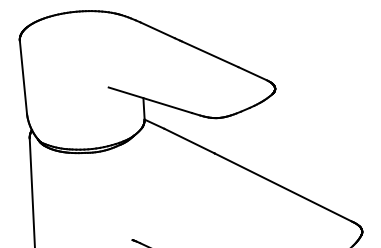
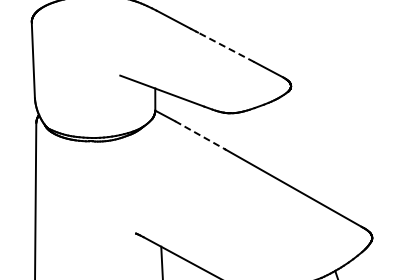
line: (210, 54) -> (226, 47), solid -> dashed
line: (189, 141) -> (200, 135), solid -> dashed

